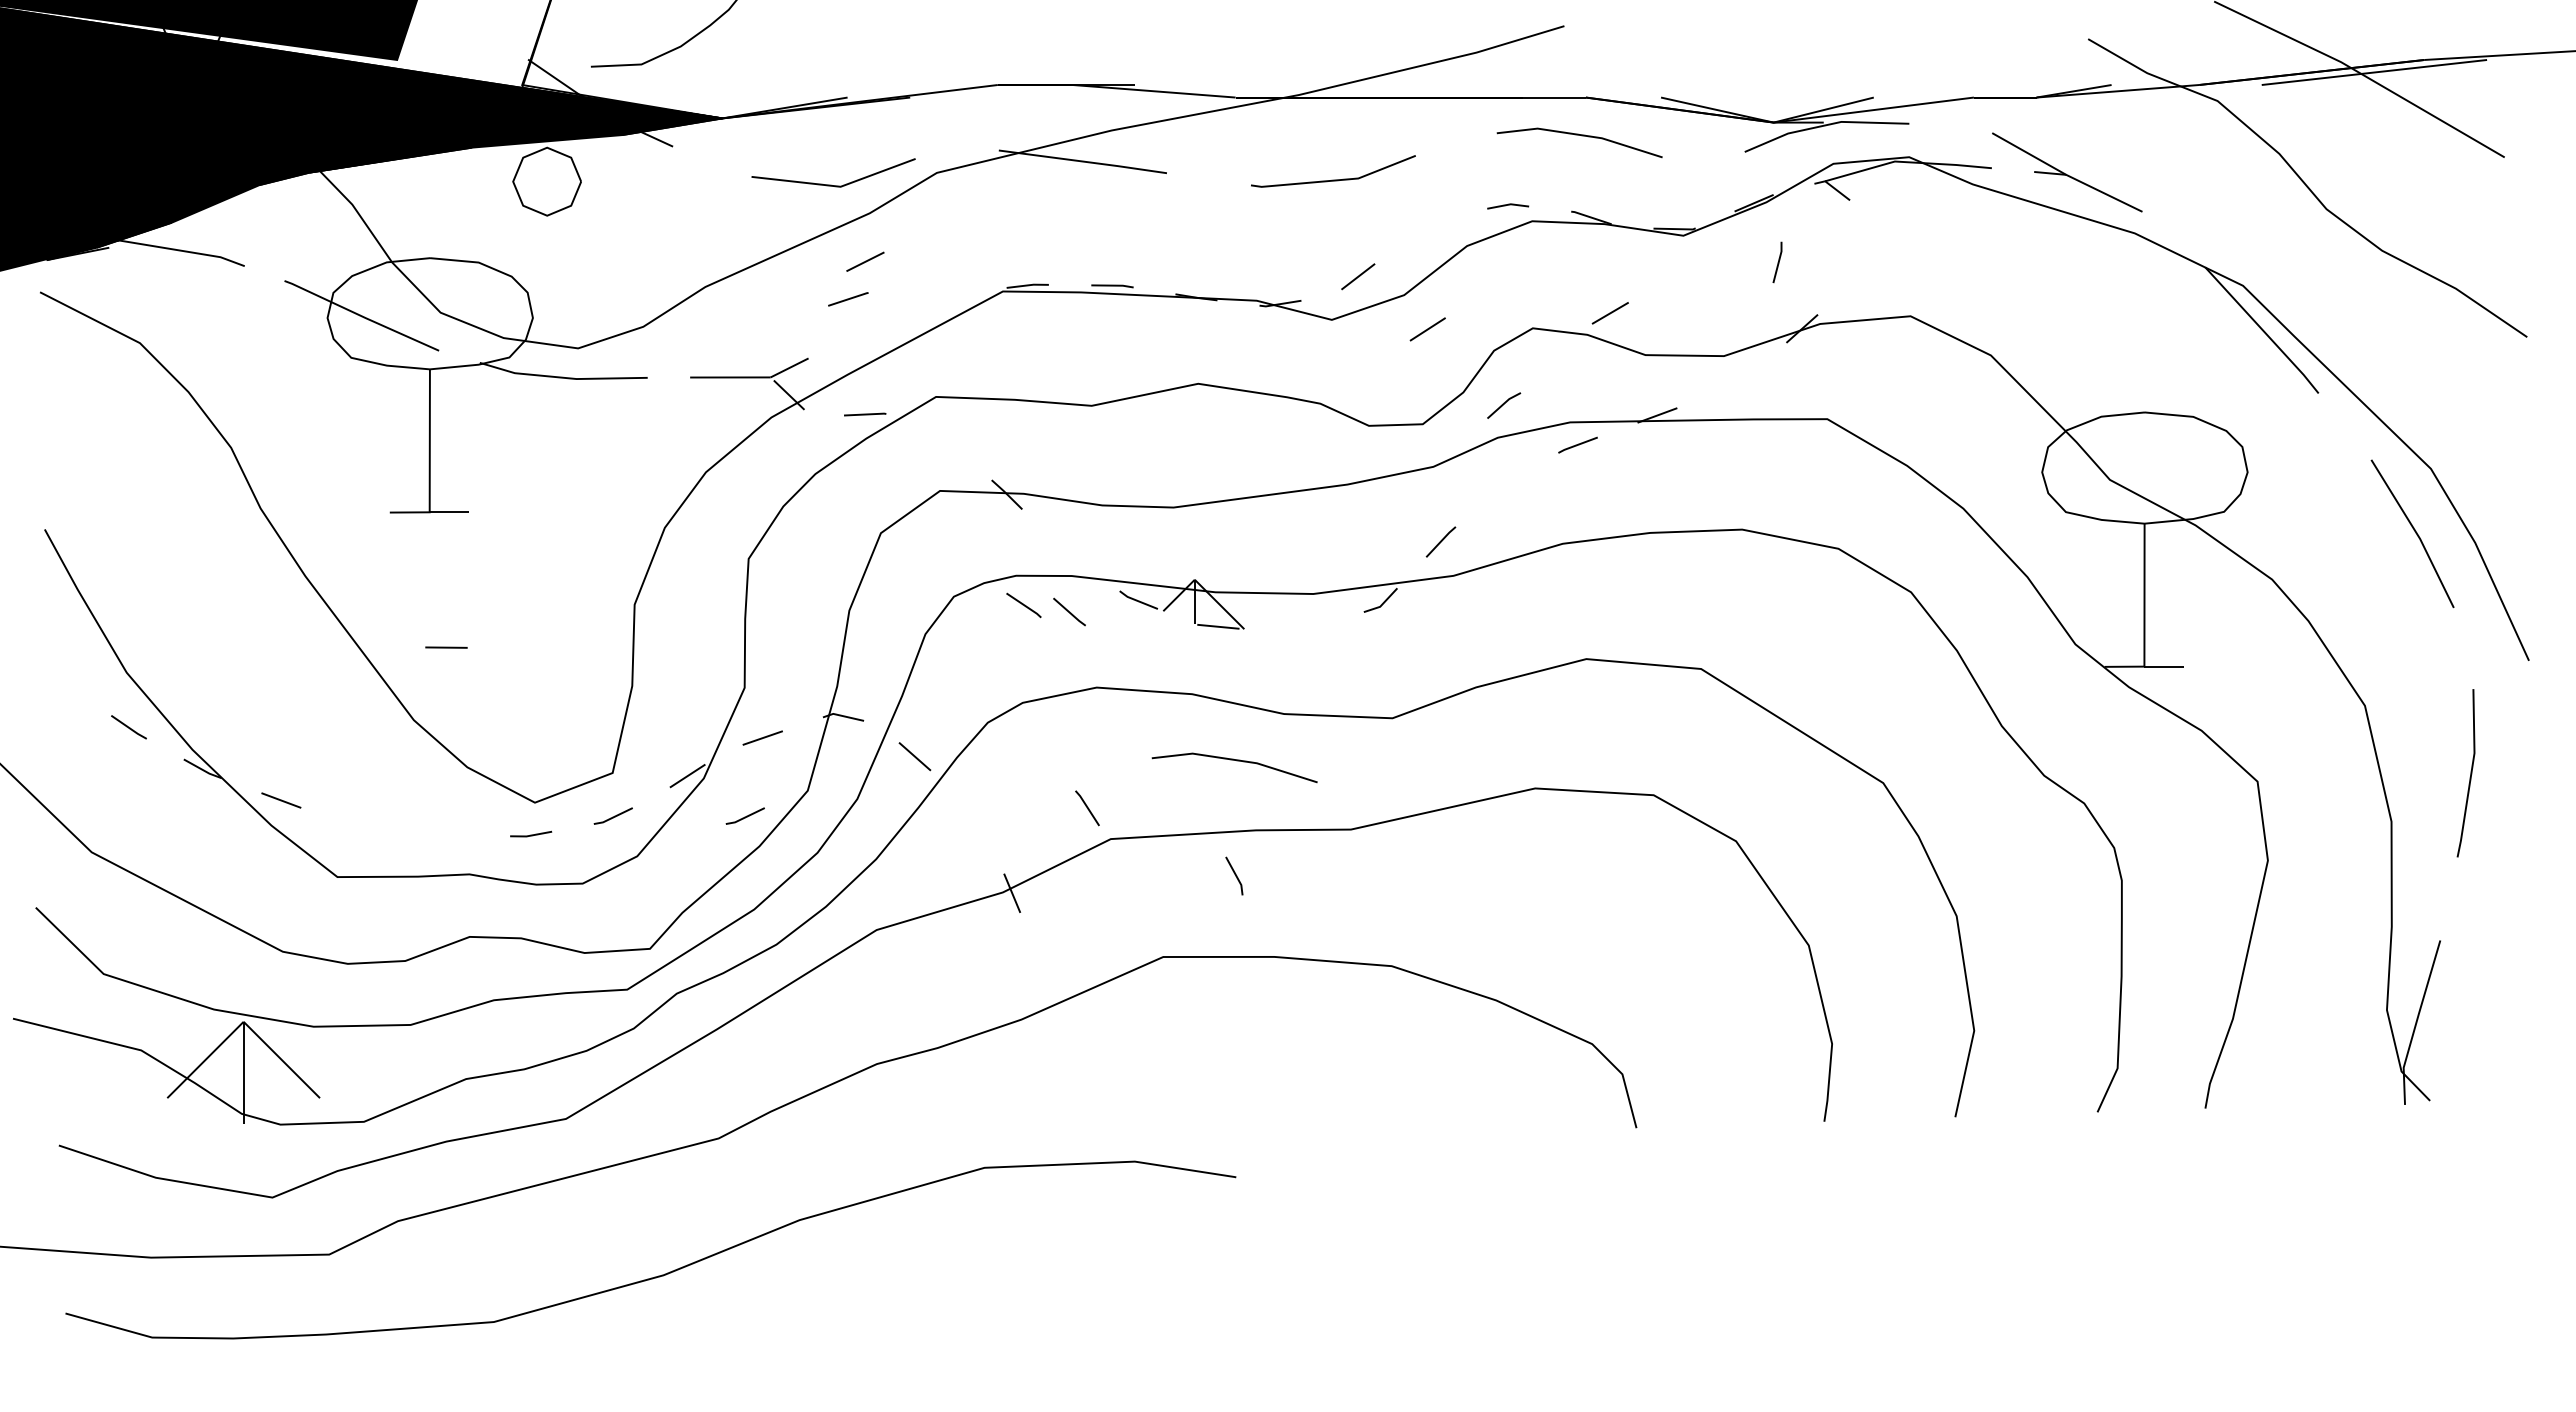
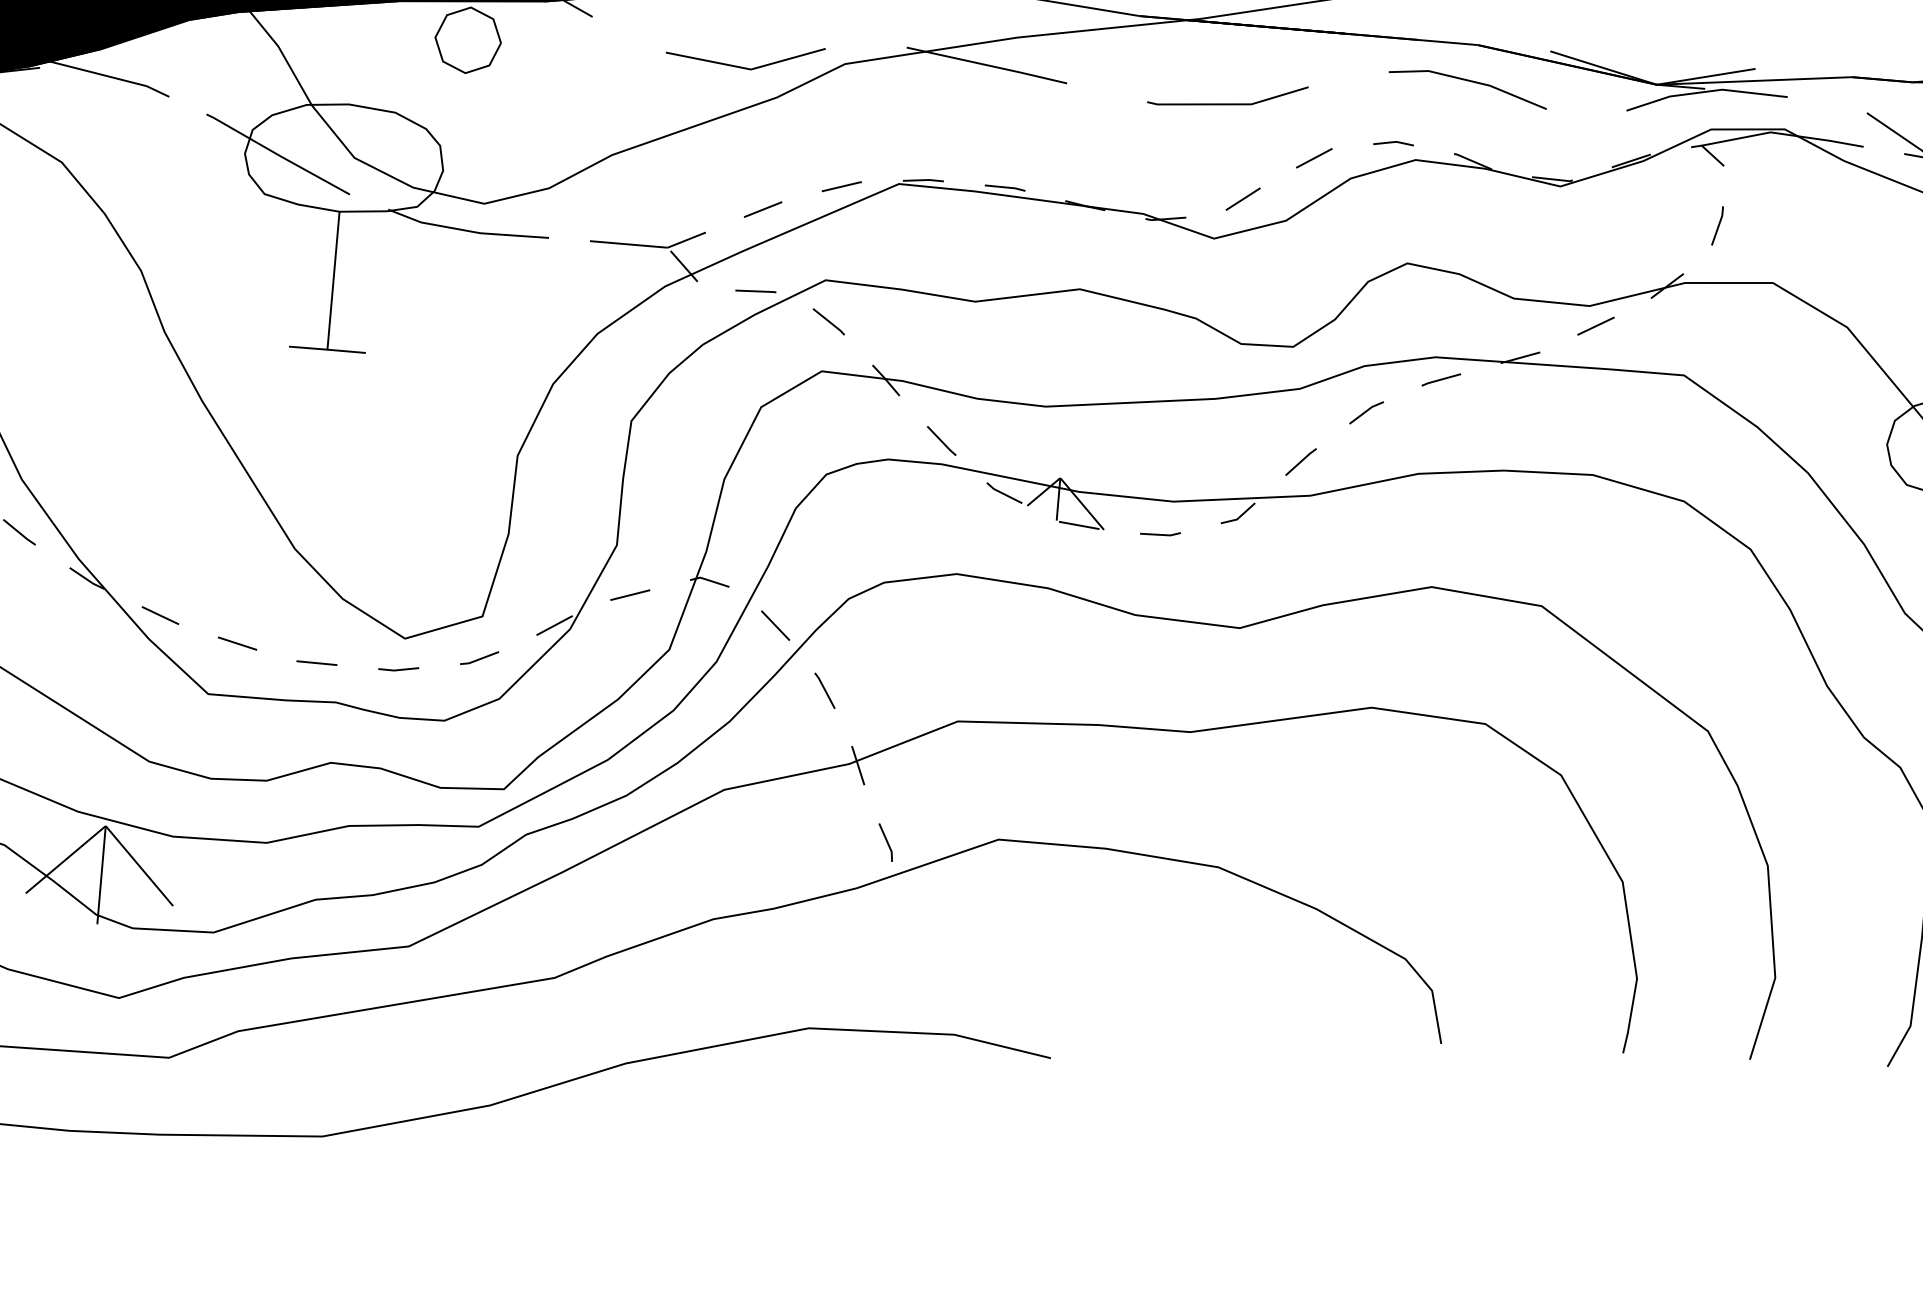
line: (865, 261) -> (763, 209), moved
line: (1777, 262) -> (1717, 225), moved
line: (848, 299) -> (841, 186), moved
line: (1609, 313) -> (1595, 326), moved
line: (1427, 329) -> (1313, 158), moved
line: (1504, 404) -> (1367, 411), moved
line: (1023, 605) -> (828, 321), moved
line: (1069, 611) -> (941, 440), moved
line: (1302, 628) -> (1160, 534), added
line: (446, 647) -> (316, 663), moved
line: (1236, 761) -> (1085, 656), removed
line: (1087, 808) -> (824, 691), moved
line: (744, 816) -> (606, 669), removed
line: (362, 822) -> (236, 643), added
line: (1234, 874) -> (886, 841), moved

